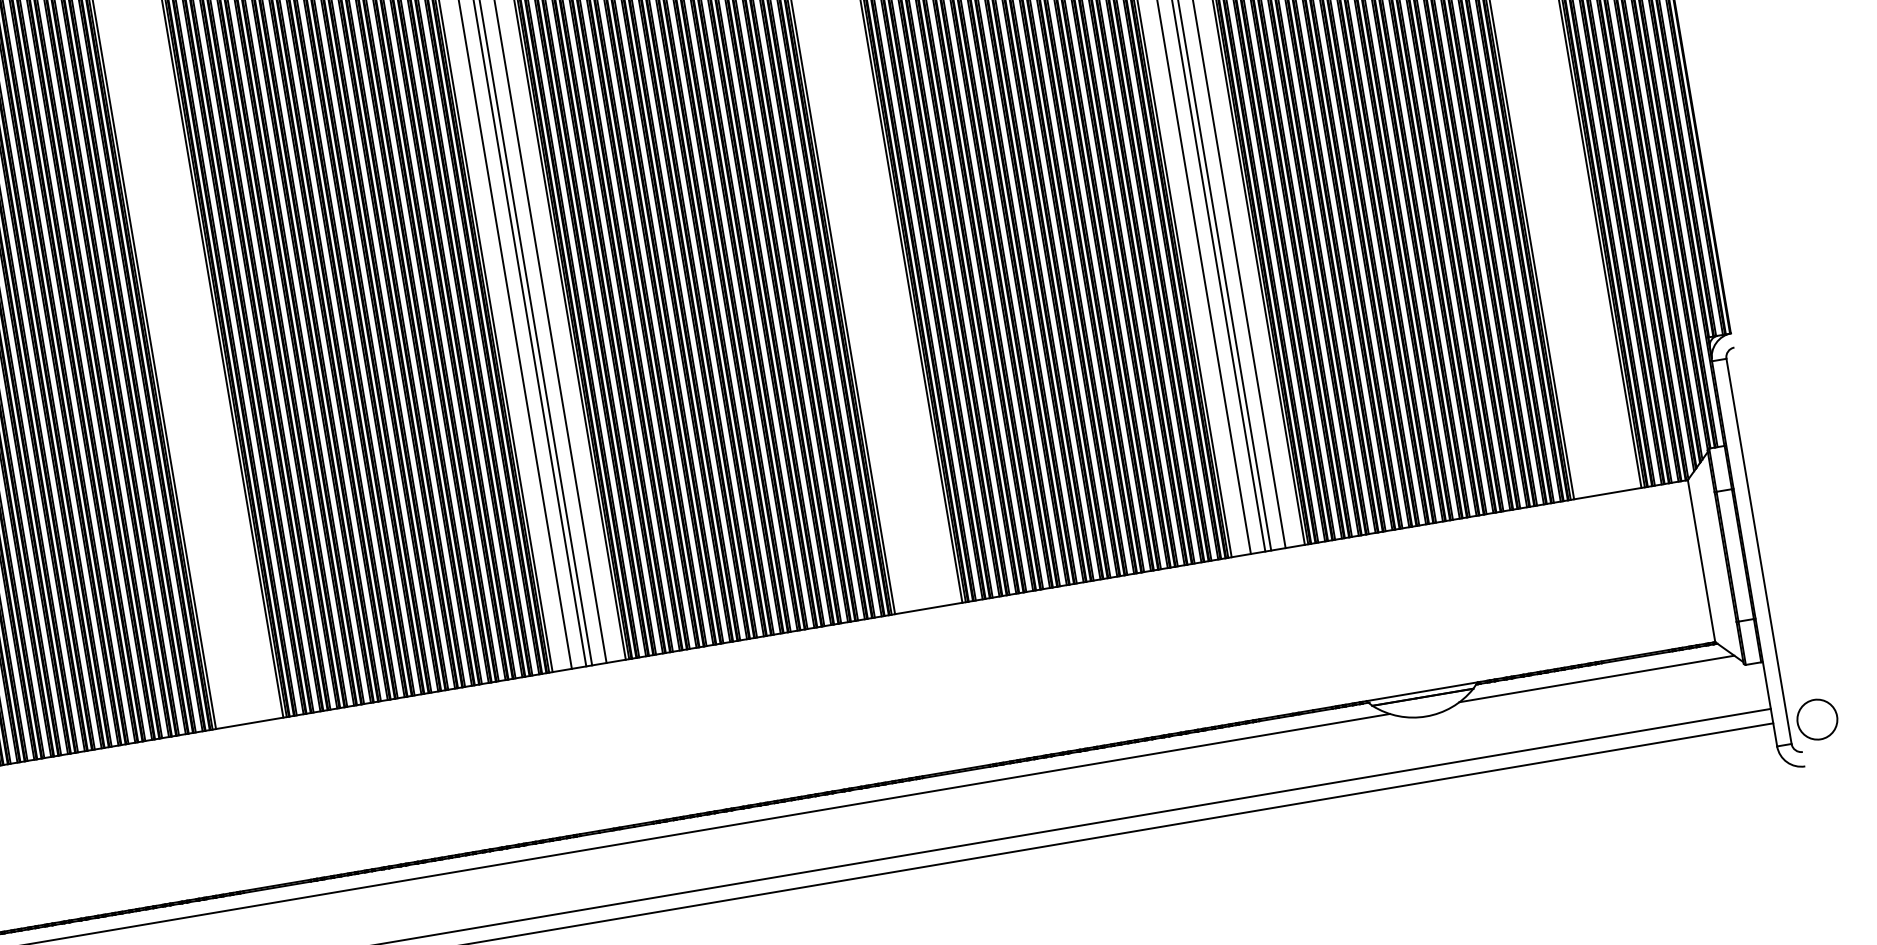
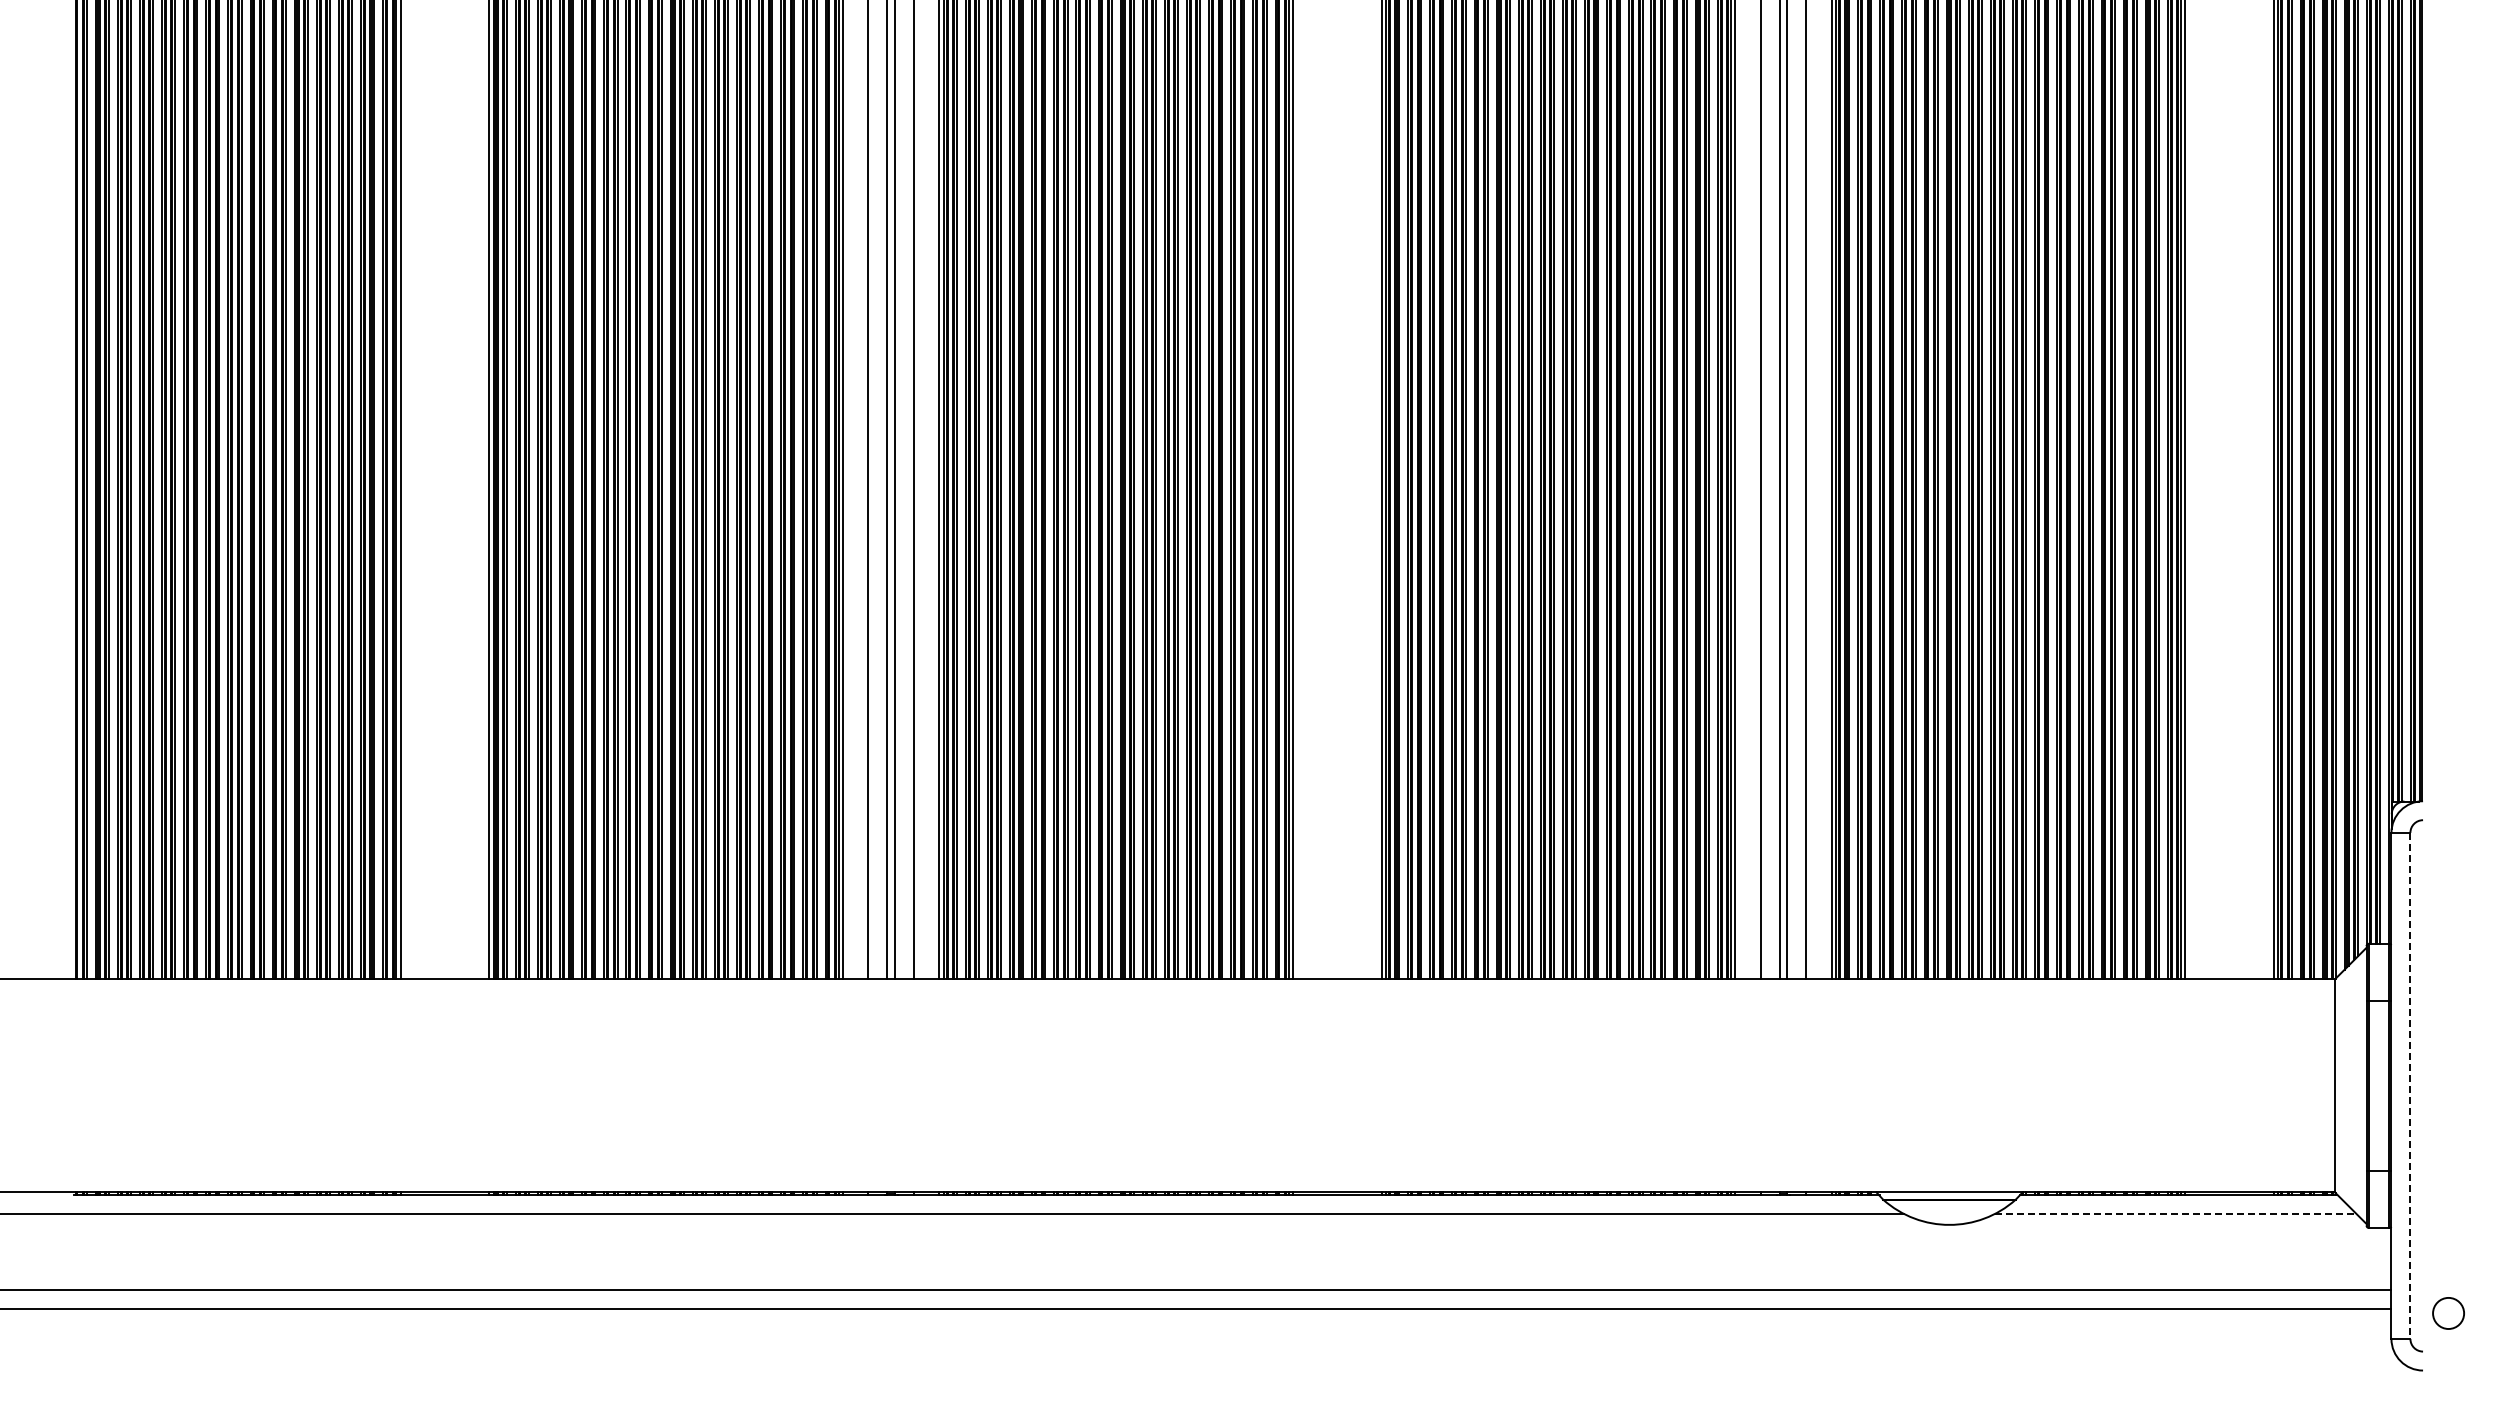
line: (1759, 551) -> (2410, 1086), solid -> dashed
line: (1596, 678) -> (2175, 1213), solid -> dashed
circle: (1817, 719) -> (2448, 1313), size x0.6

